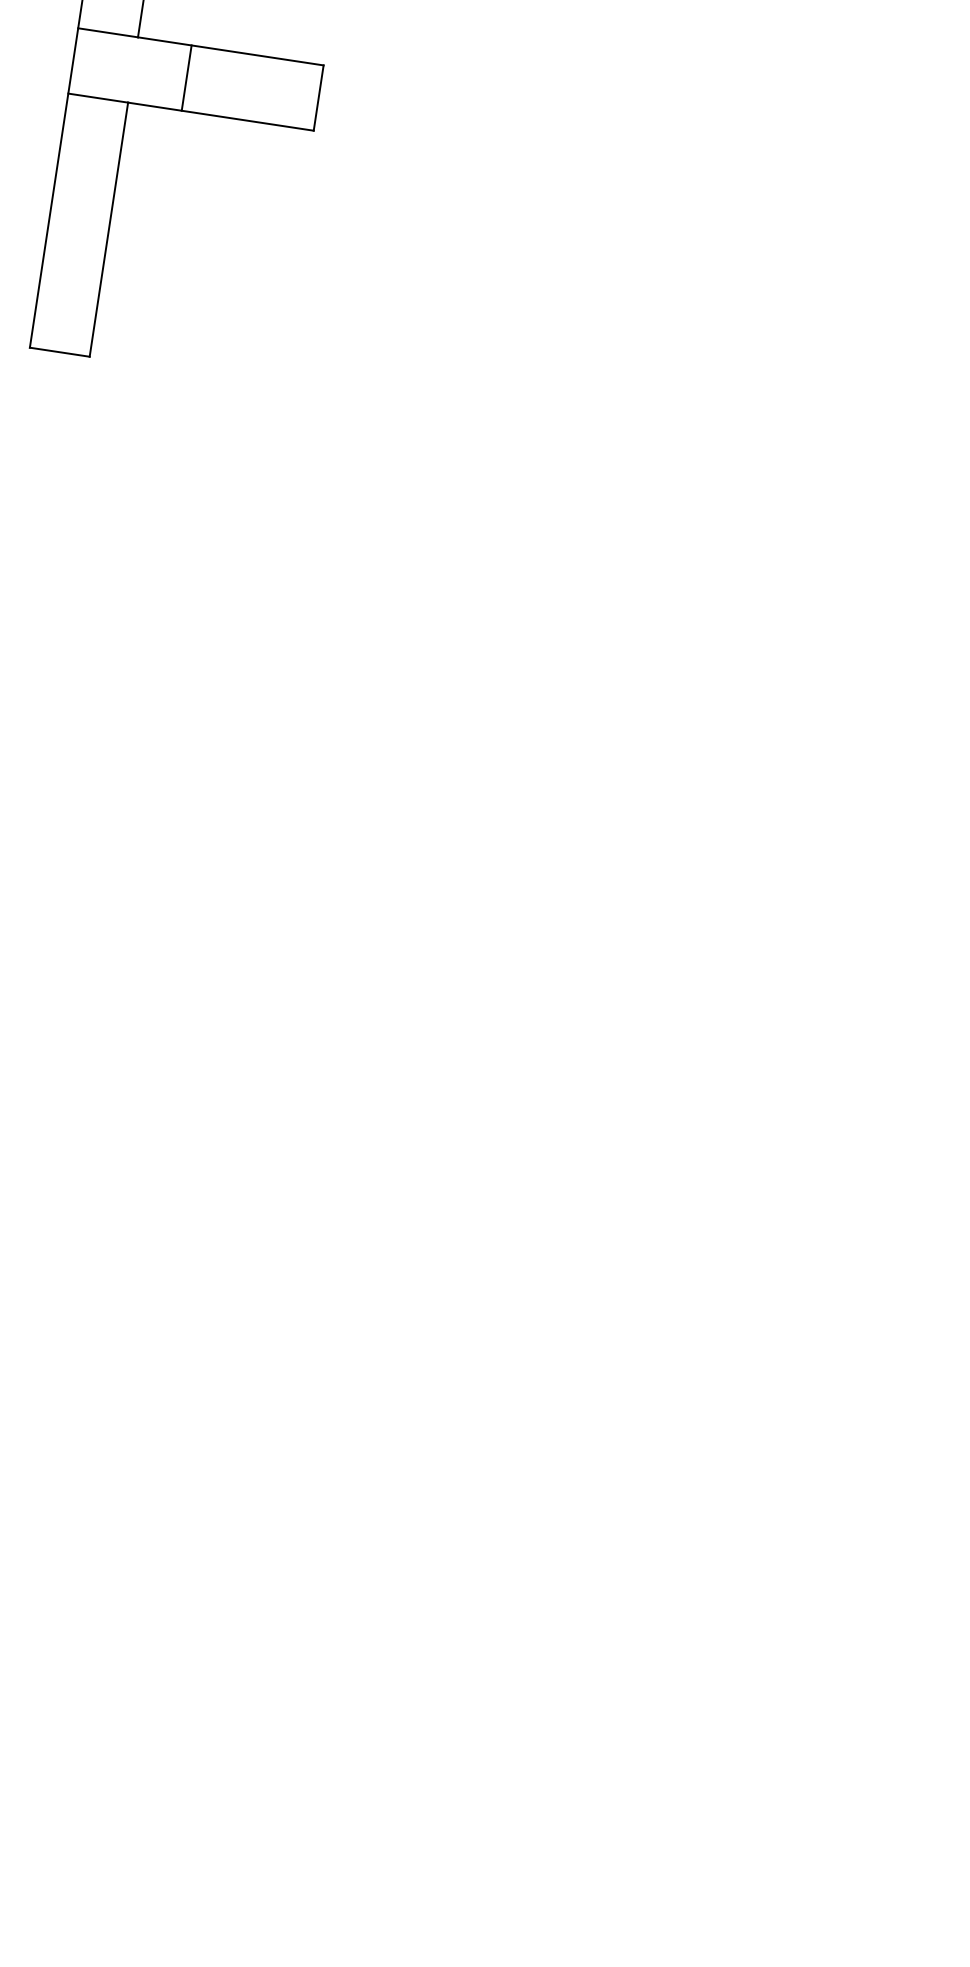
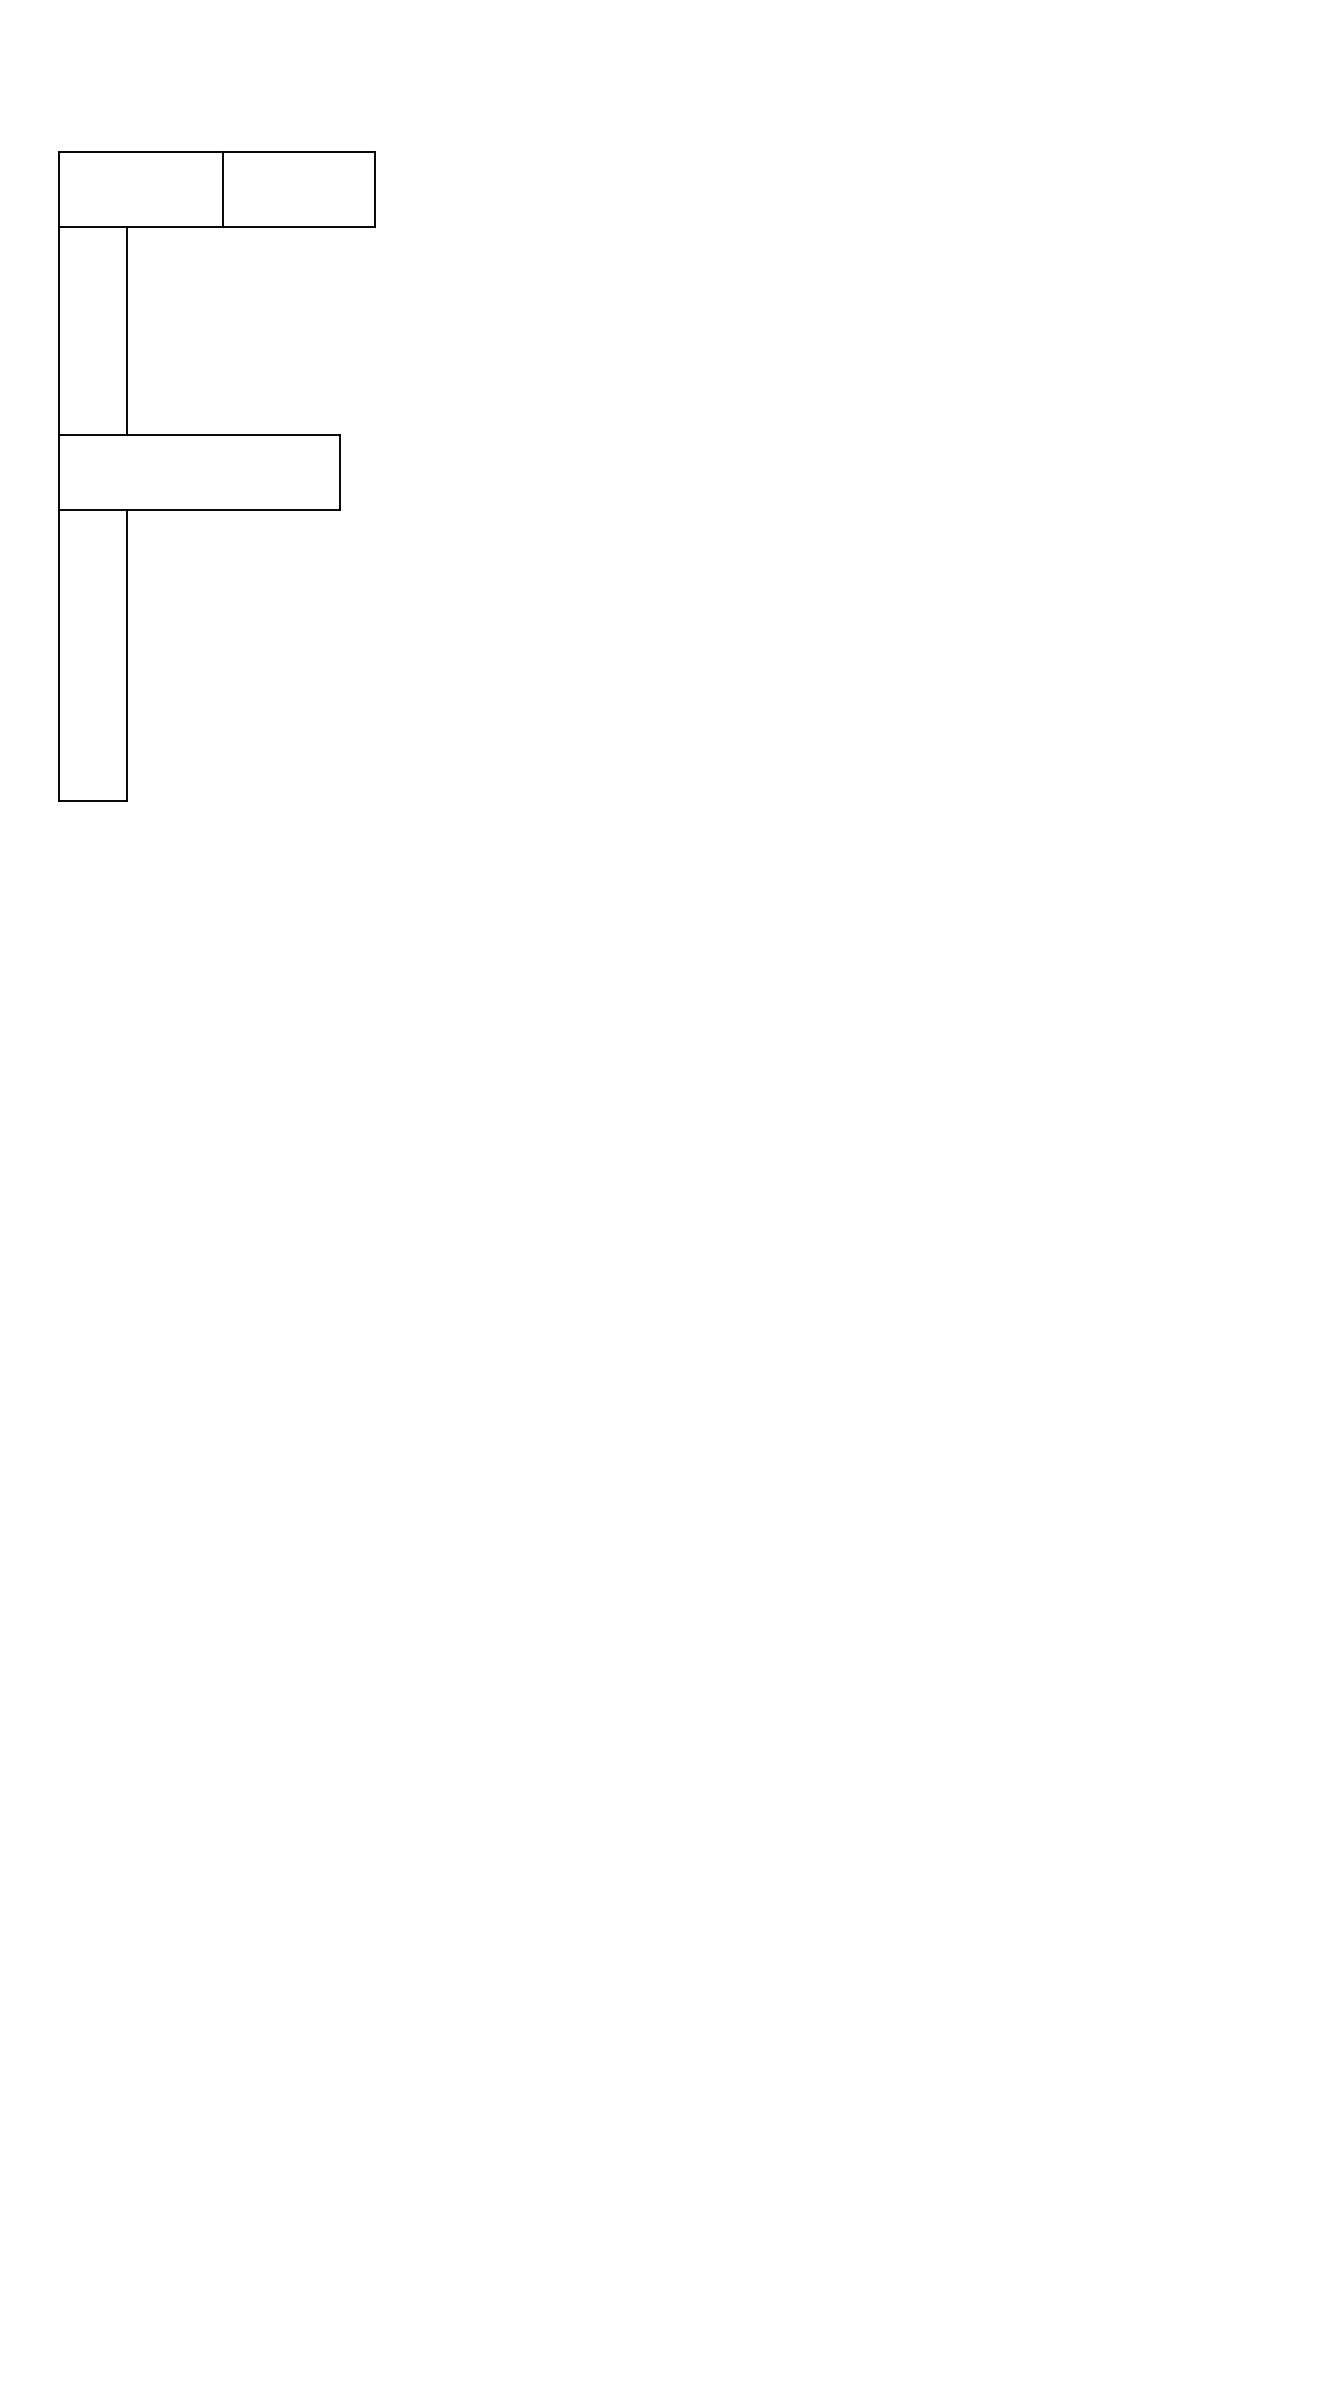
line: (186, 77) -> (188, 471), removed

